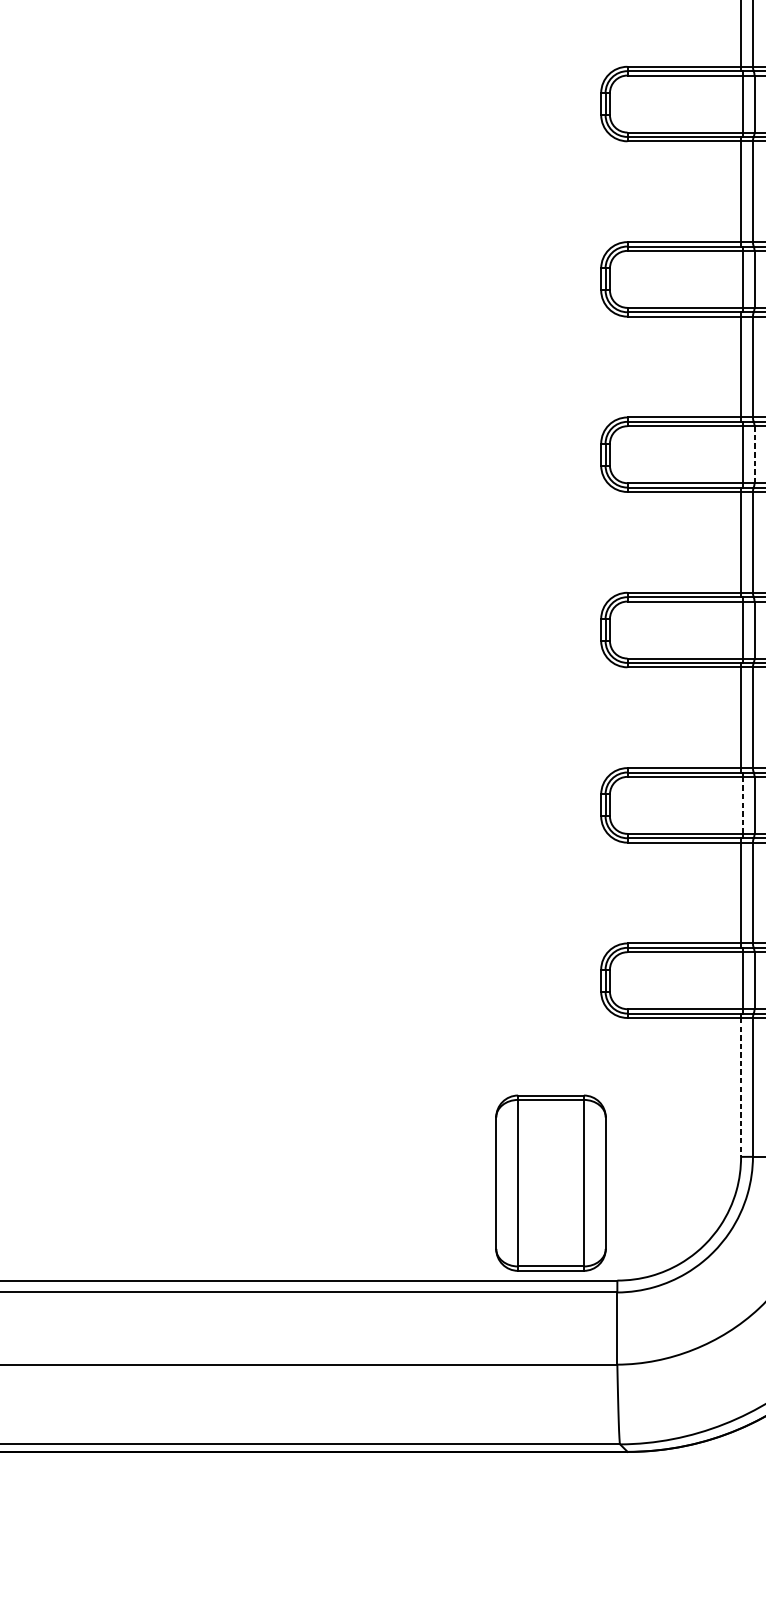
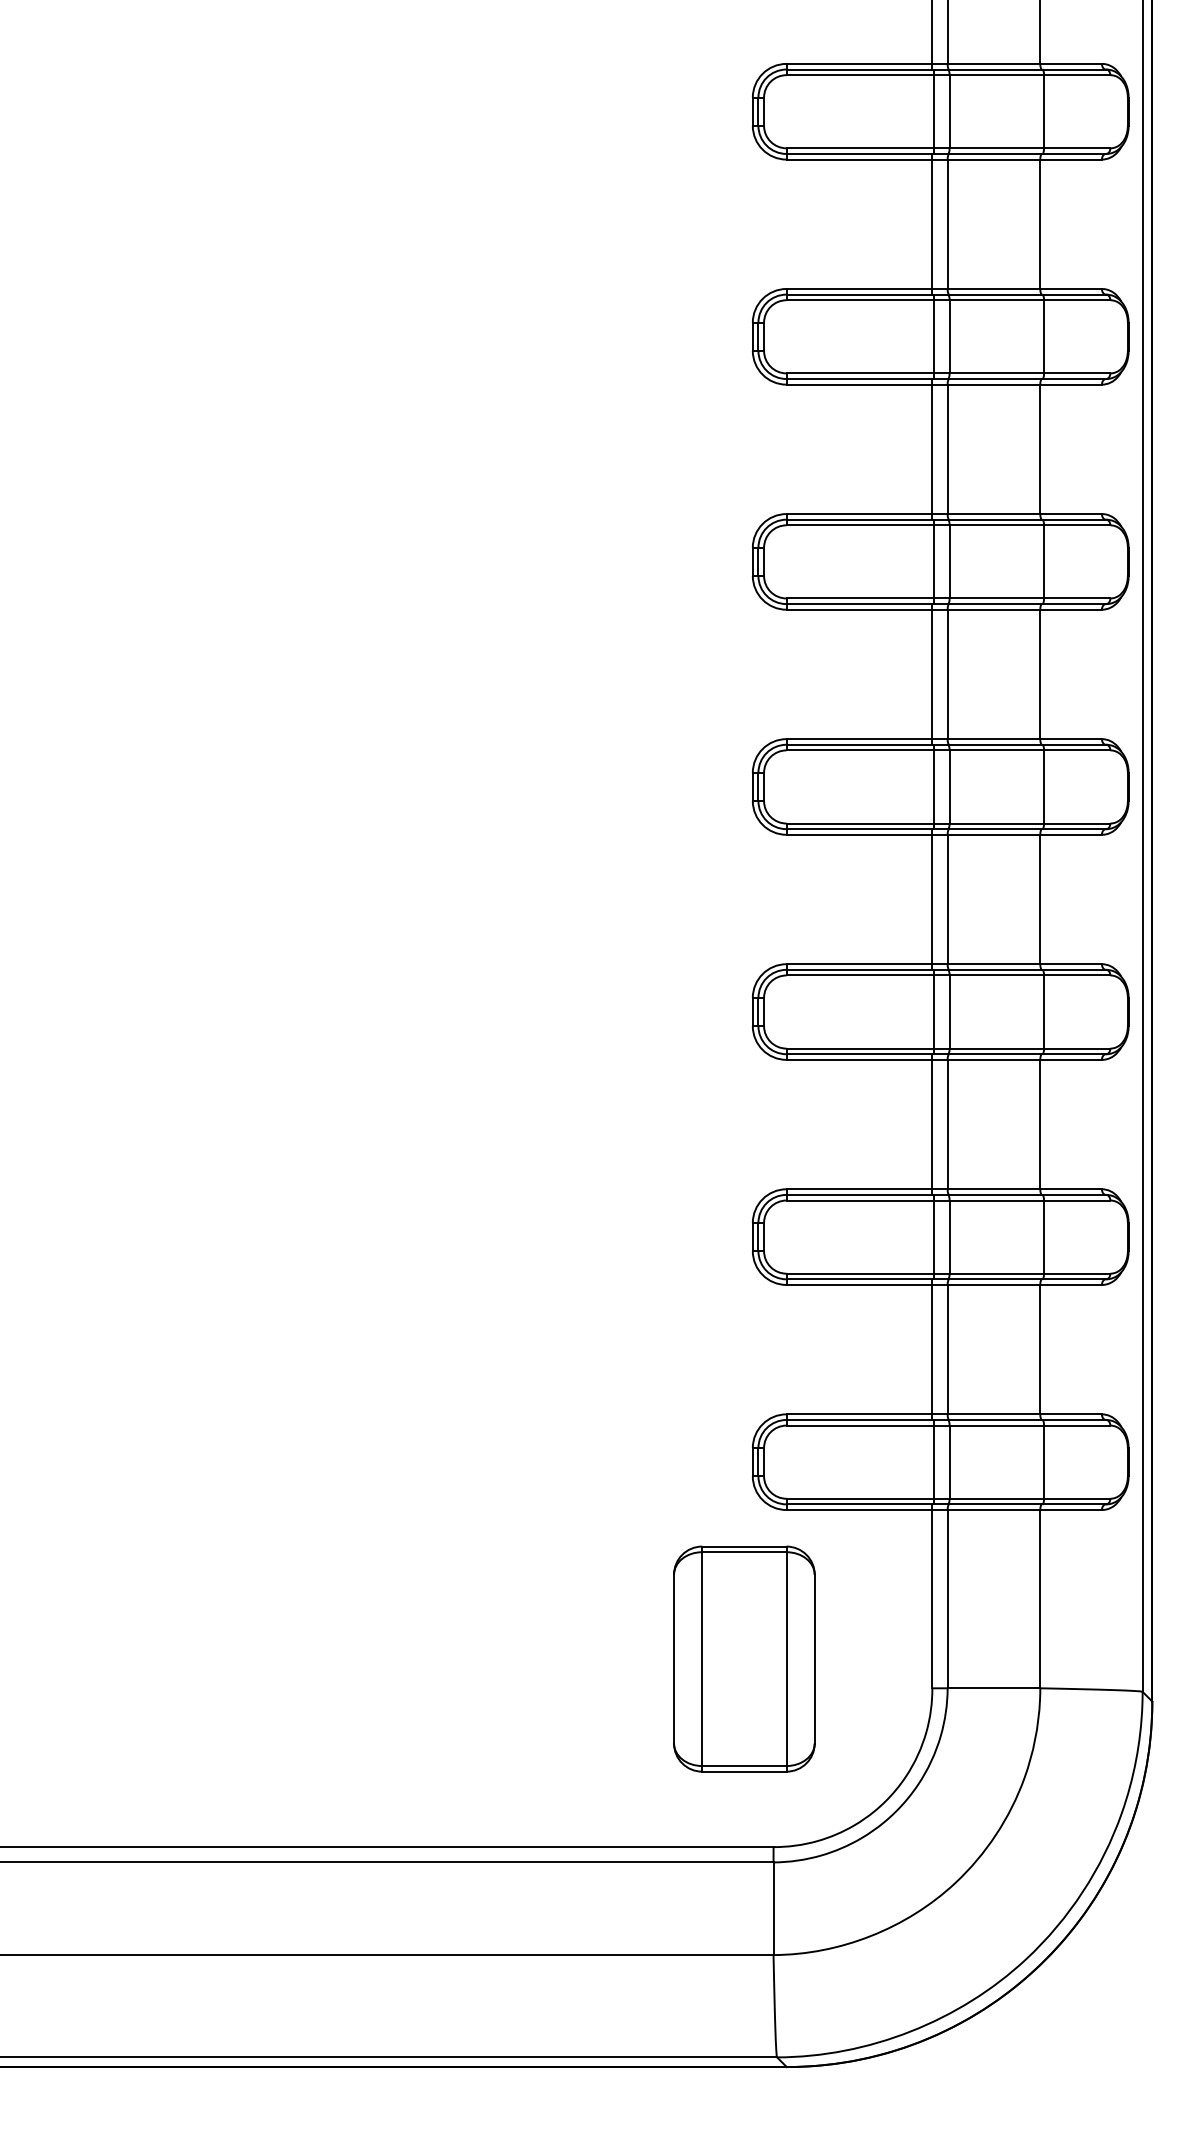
line: (754, 454) -> (949, 786), dashed -> solid
line: (742, 805) -> (934, 1237), dashed -> solid
line: (741, 1087) -> (932, 1599), dashed -> solid
part: (551, 1182) -> (744, 1658), moved

